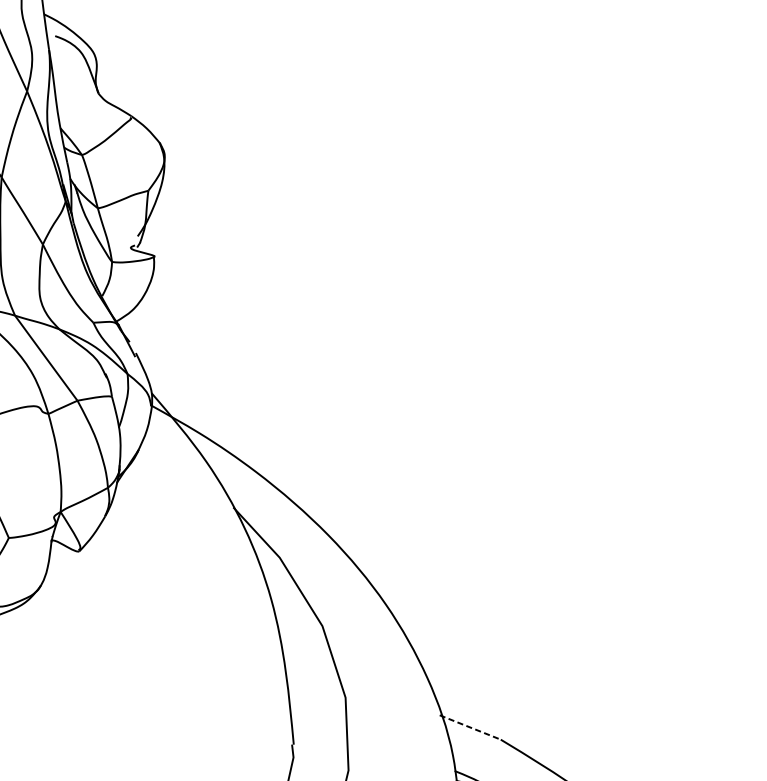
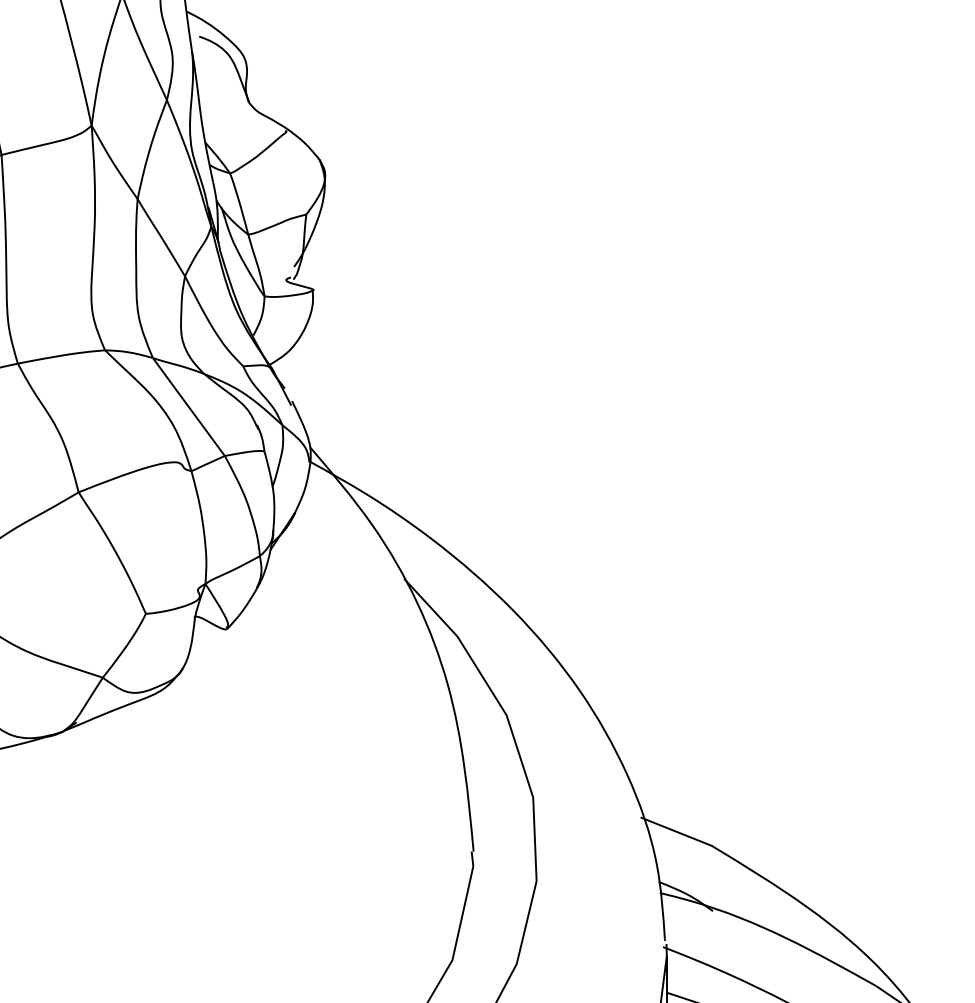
line: (470, 727) -> (676, 831), dashed -> solid

